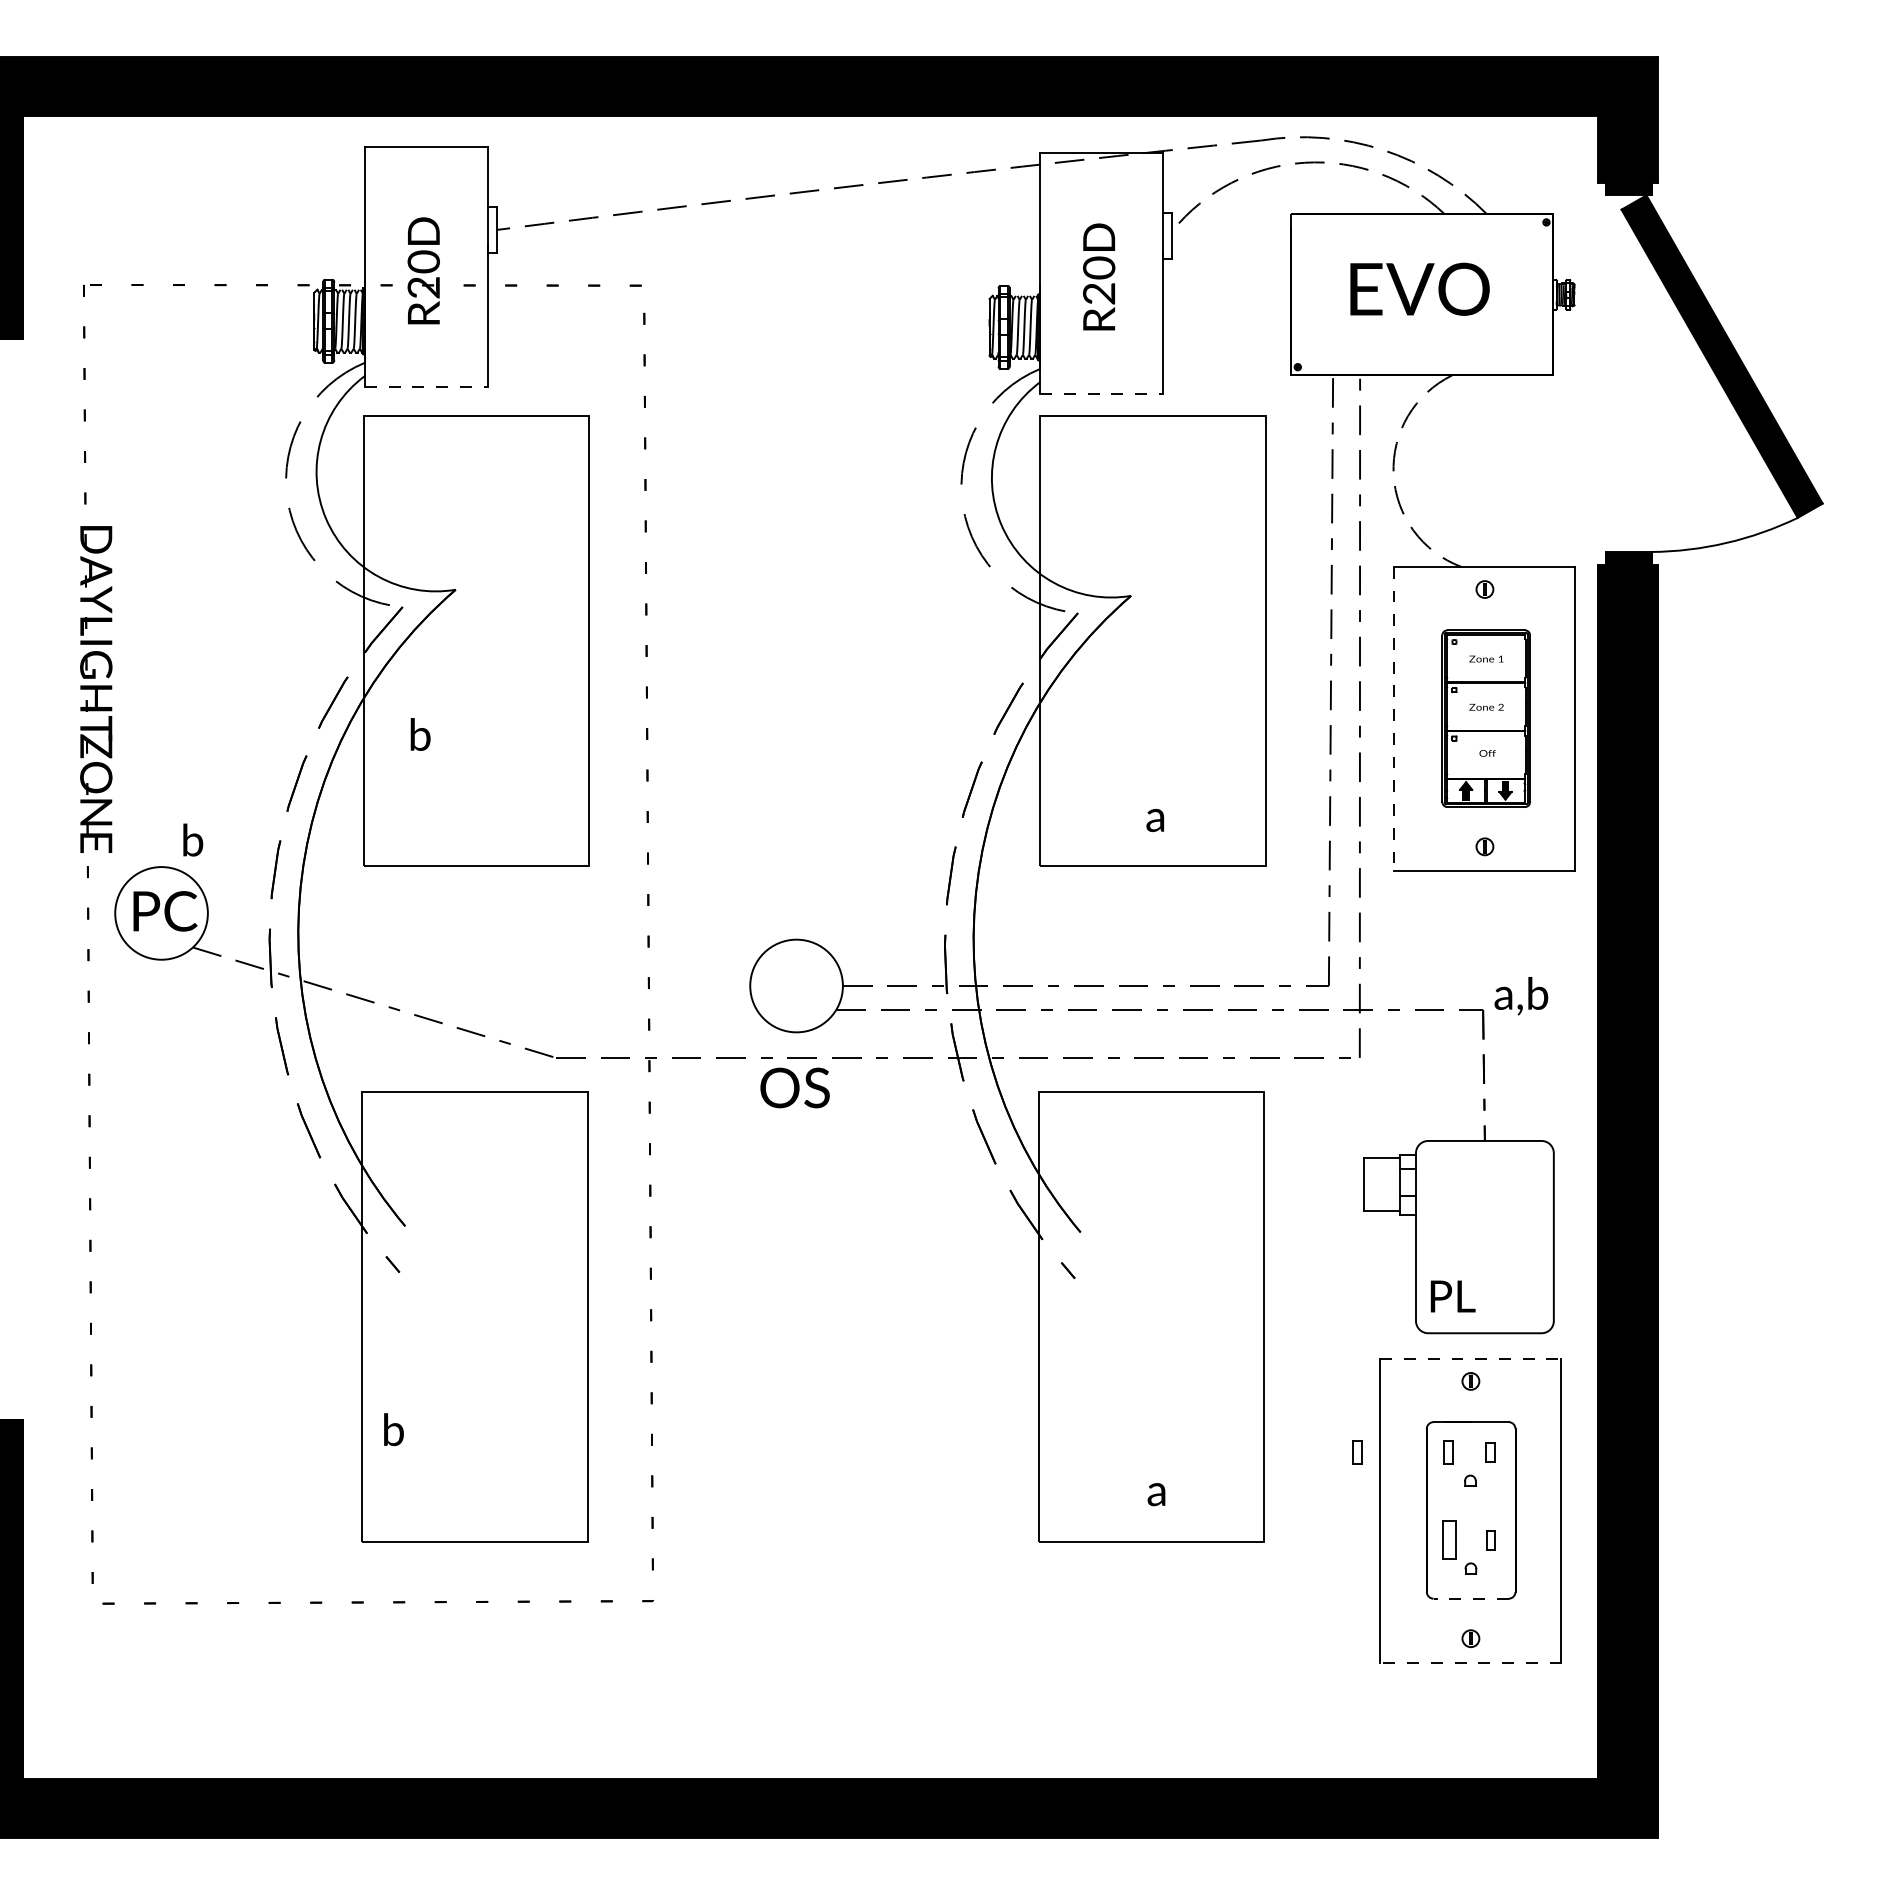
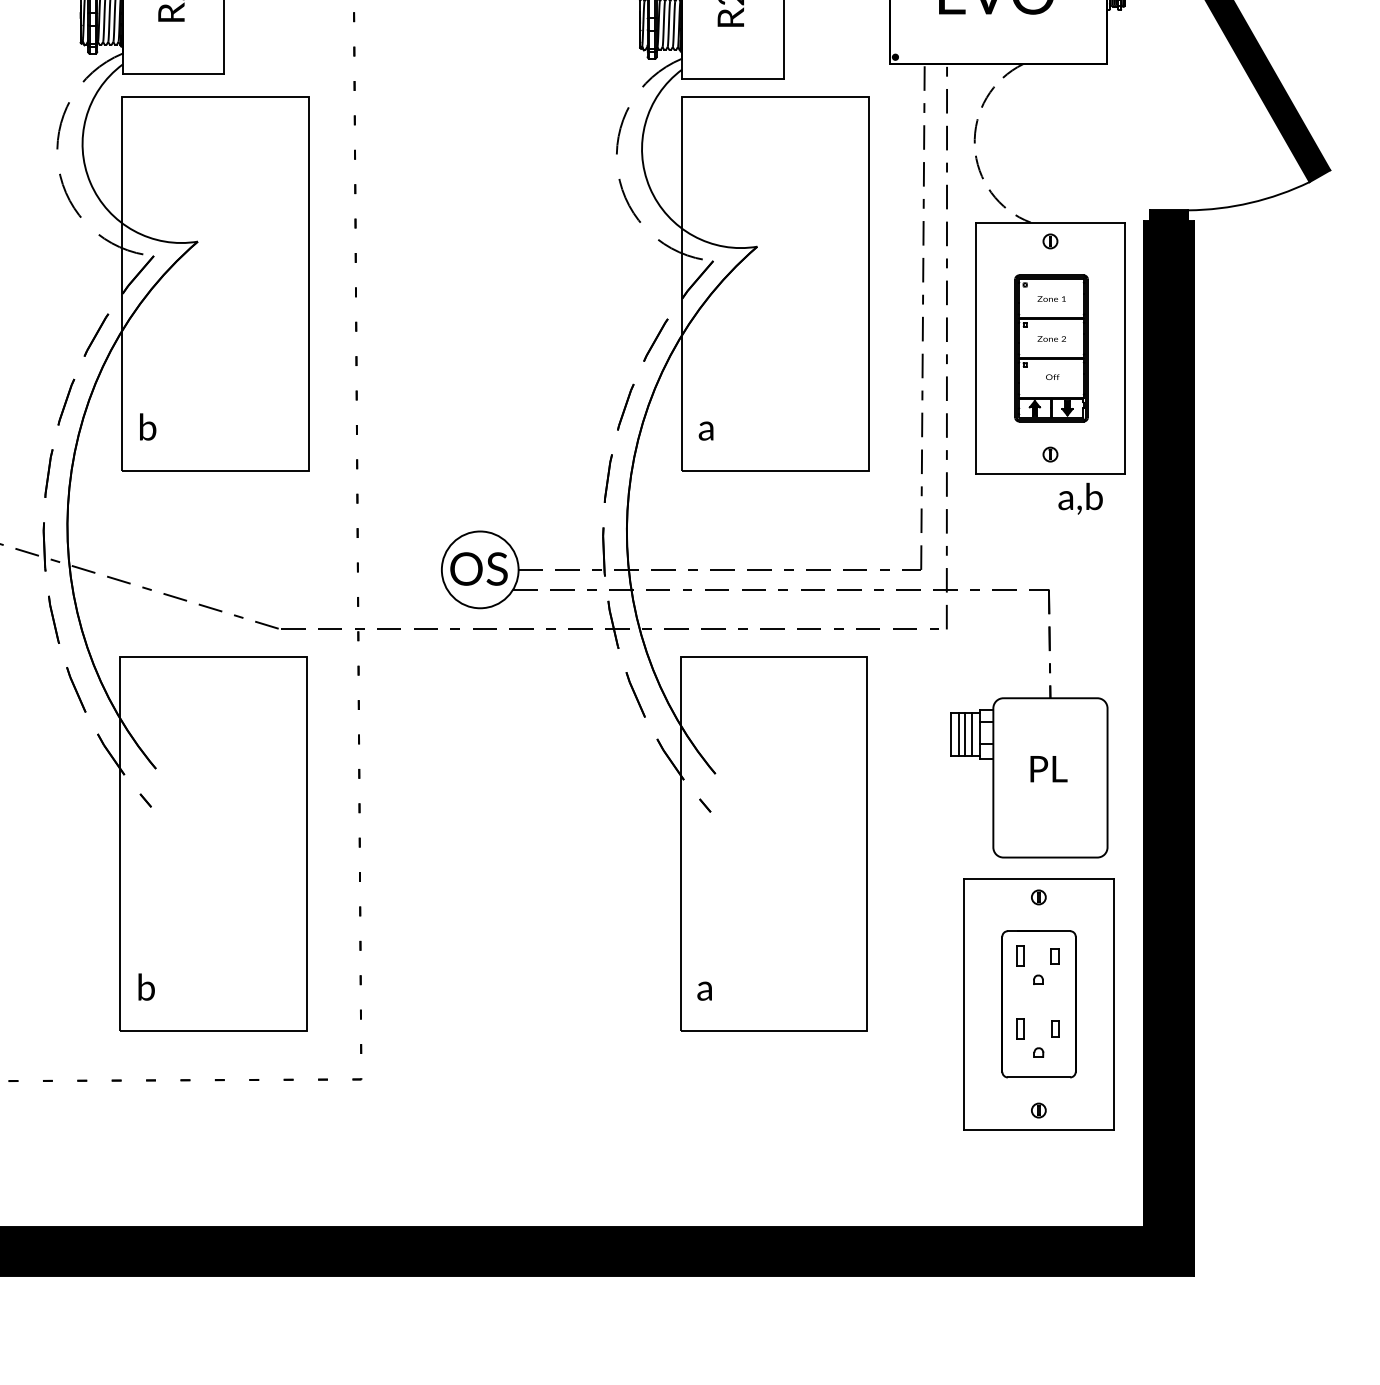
line: (426, 387) -> (173, 74), dashed -> solid
line: (1102, 393) -> (733, 79), dashed -> solid
line: (1394, 718) -> (975, 348), dashed -> solid
text: (420, 734) -> (147, 426), moved
text: (1154, 820) -> (705, 431), moved
text: (1521, 996) -> (1080, 499), moved
text: (794, 1087) -> (478, 568), moved
line: (1374, 1184) -> (958, 734), added
line: (1382, 1184) -> (965, 734), added
line: (1389, 1184) -> (971, 734), added
text: (1452, 1296) -> (1048, 769), moved
line: (1470, 1358) -> (1038, 878), dashed -> solid
text: (393, 1429) -> (146, 986), moved
part: (1357, 1452) -> (944, 956), removed
text: (1156, 1494) -> (704, 991), moved
part: (1448, 1539) -> (1020, 1028), size x0.62
line: (1471, 1598) -> (1039, 1077), dashed -> solid
line: (1470, 1662) -> (1038, 1130), dashed -> solid

